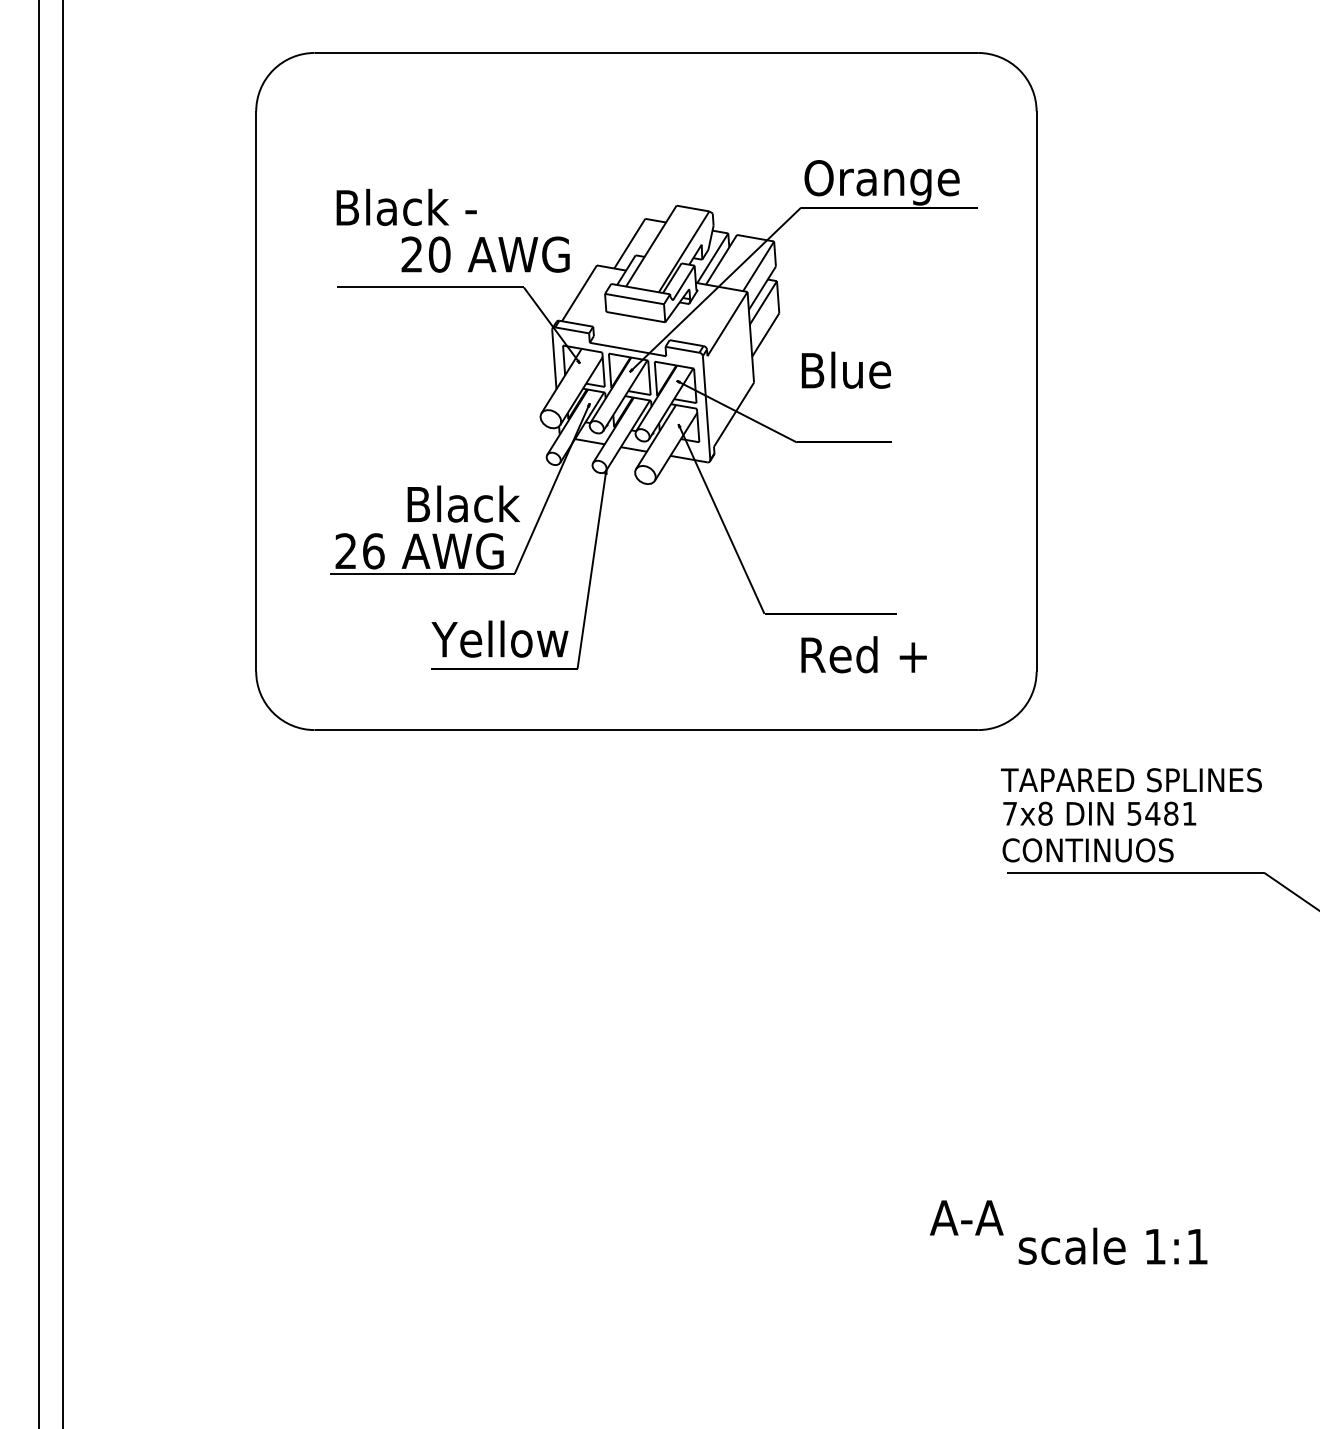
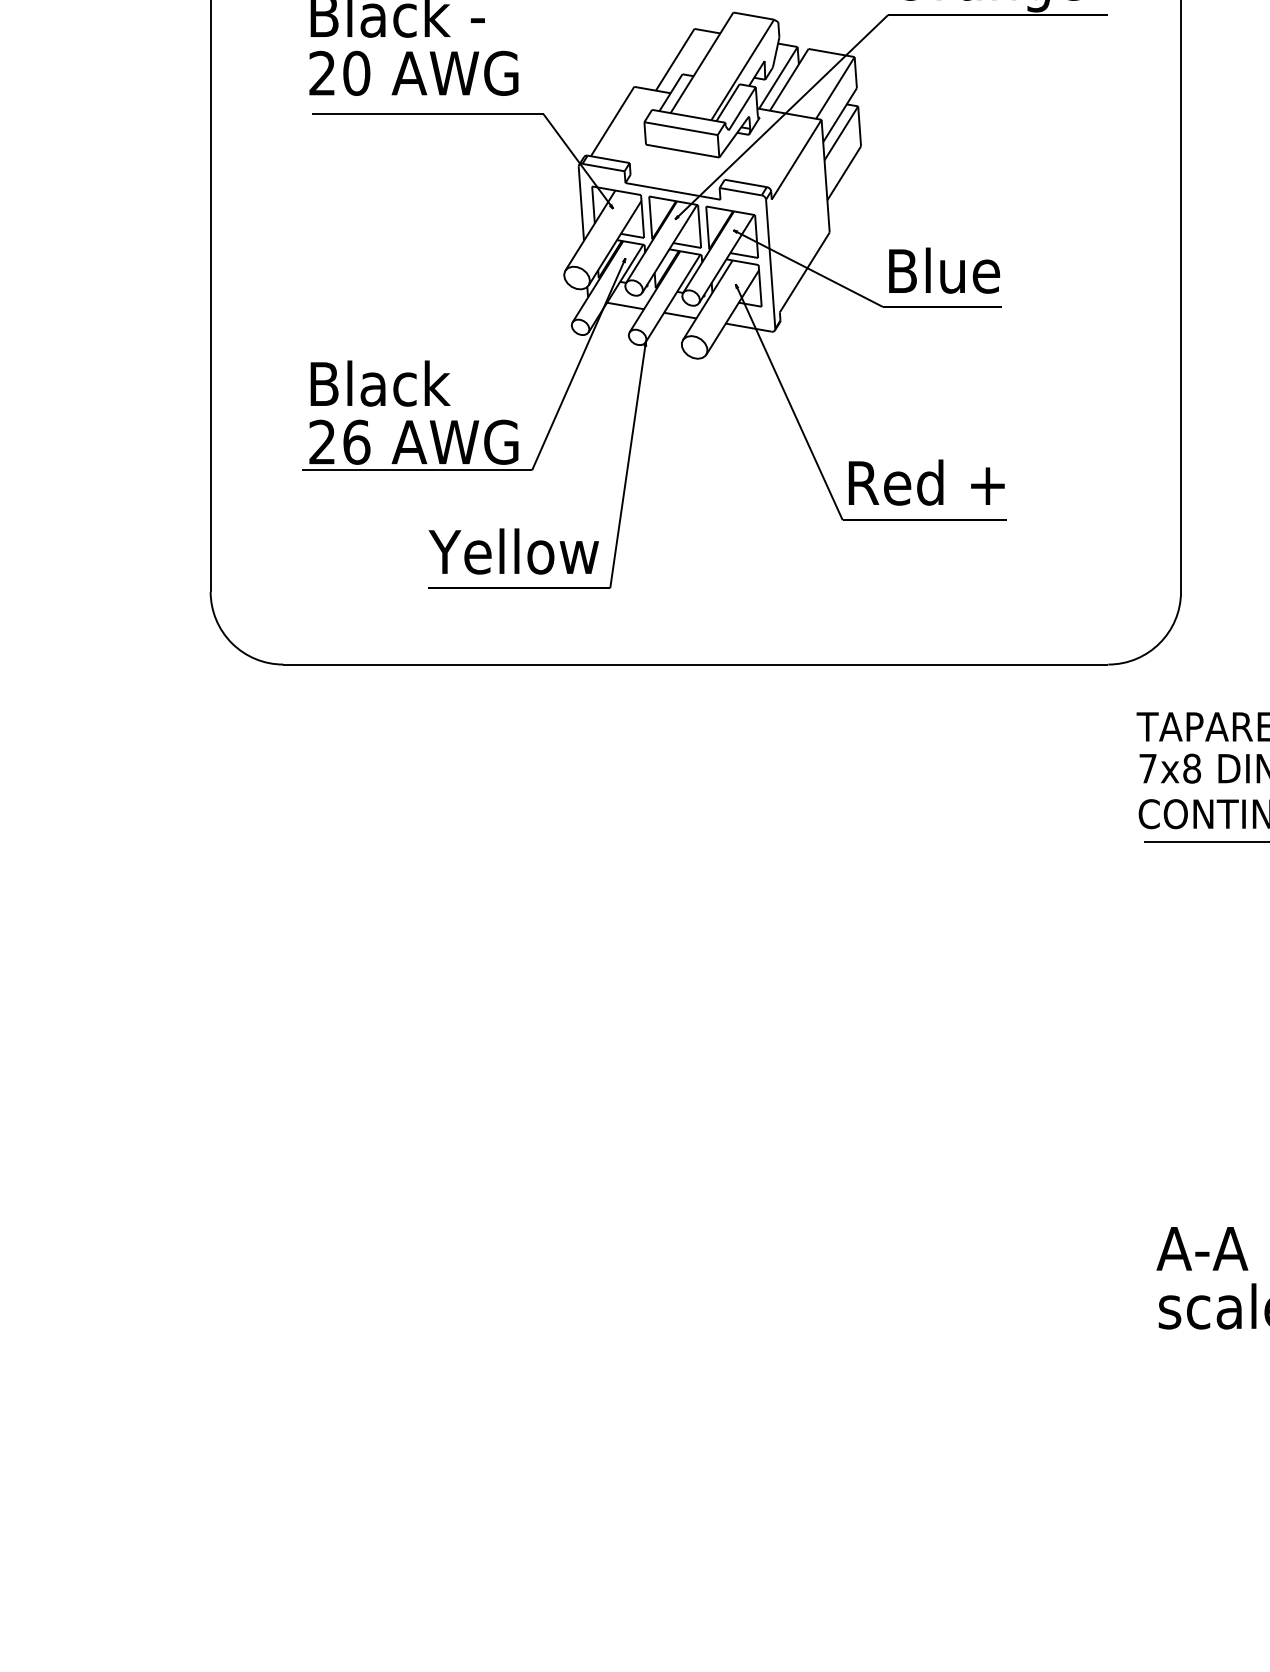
text: (485, 254) -> (413, 73), moved
text: (846, 369) -> (944, 269), moved
text: (463, 503) -> (380, 382), moved
text: (863, 654) -> (925, 482), moved
text: (966, 1217) -> (1202, 1248), moved

